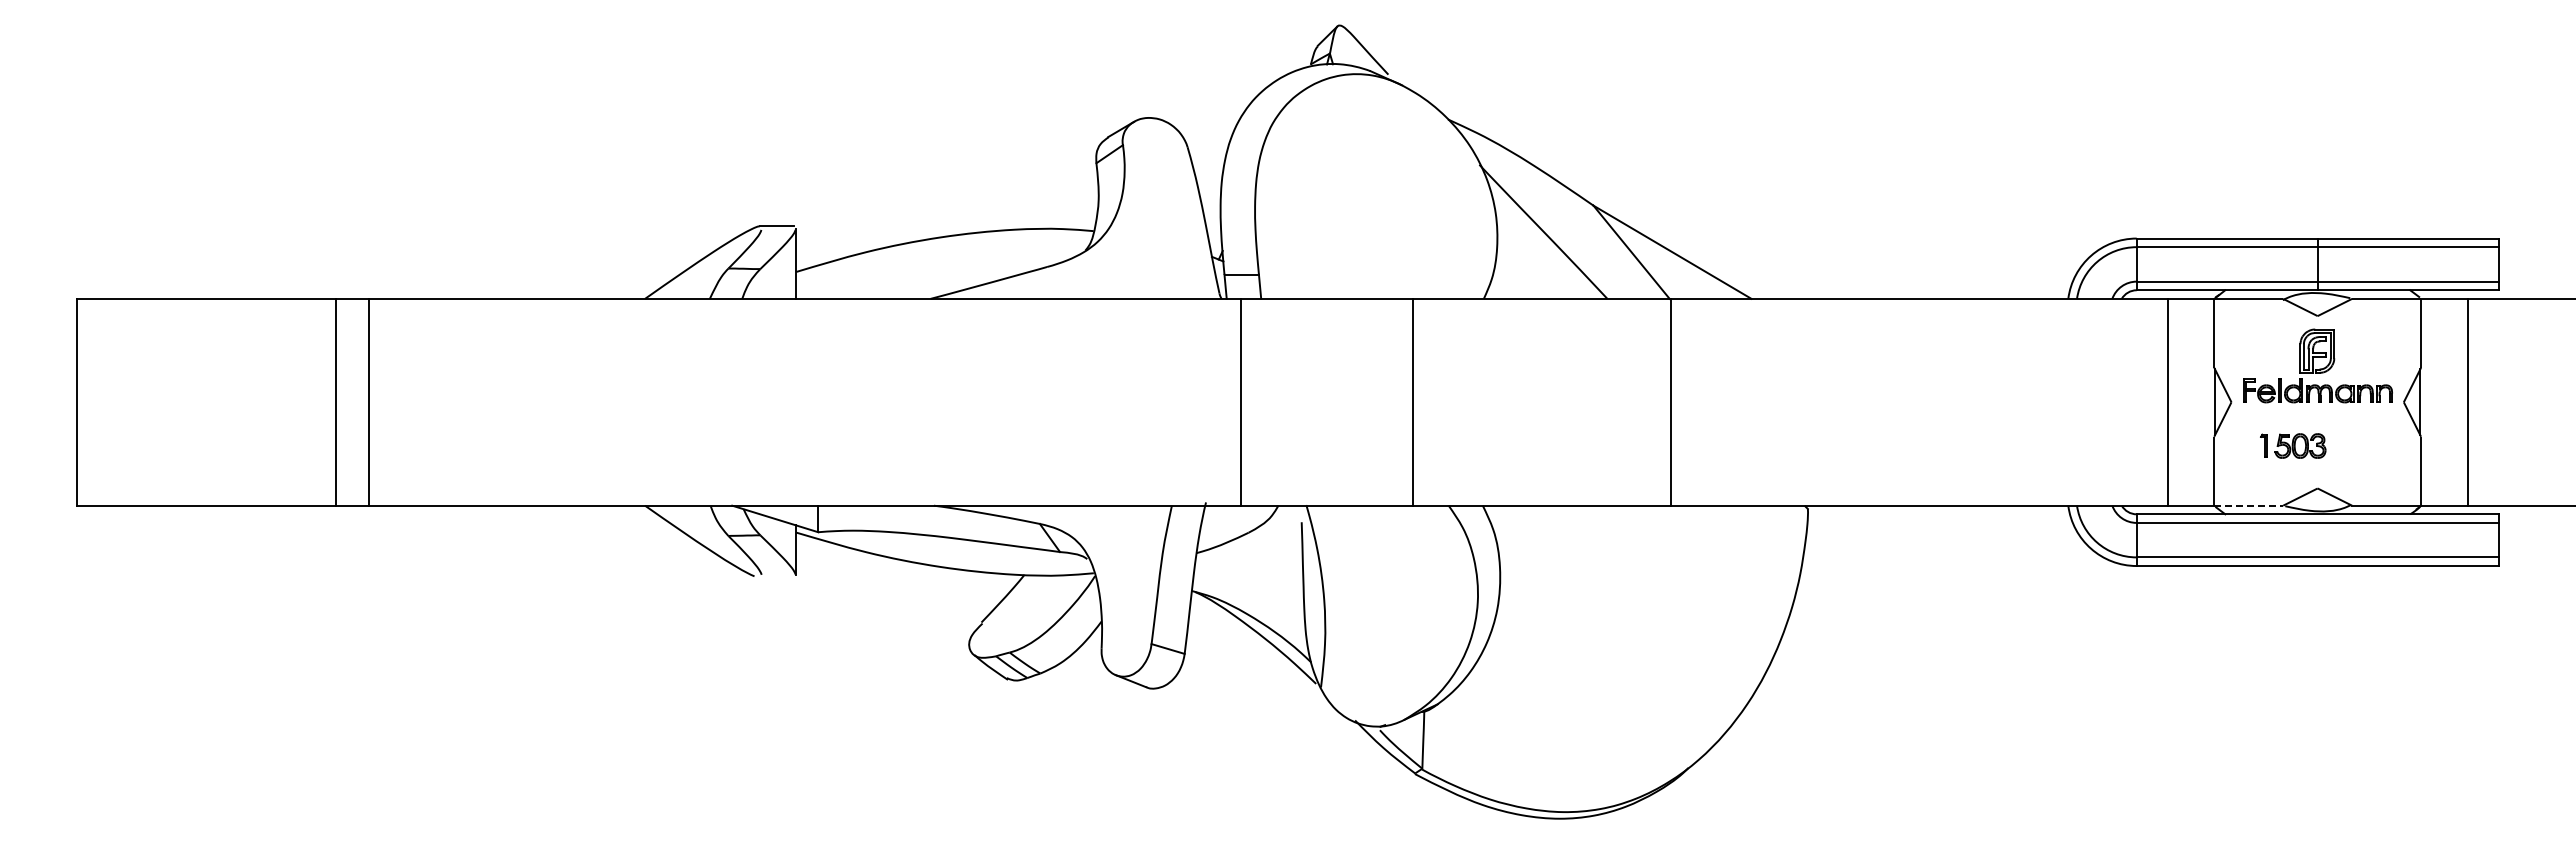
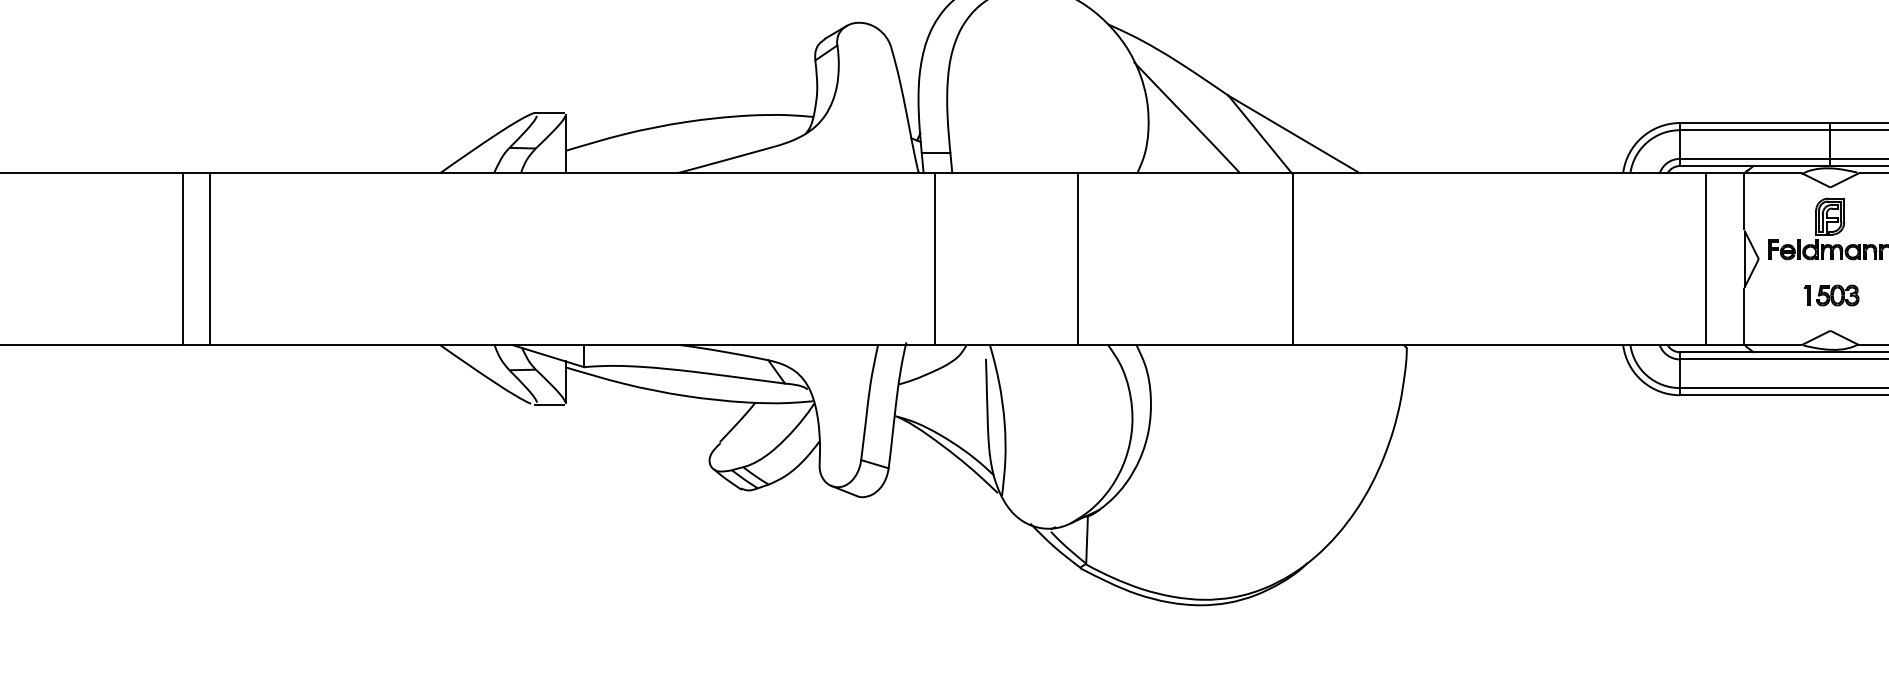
part: (2293, 445) -> (1831, 295), moved
line: (2249, 505) -> (1773, 344), dashed -> solid
line: (776, 578) -> (549, 405), added

